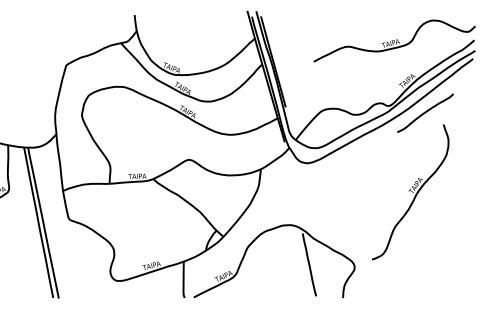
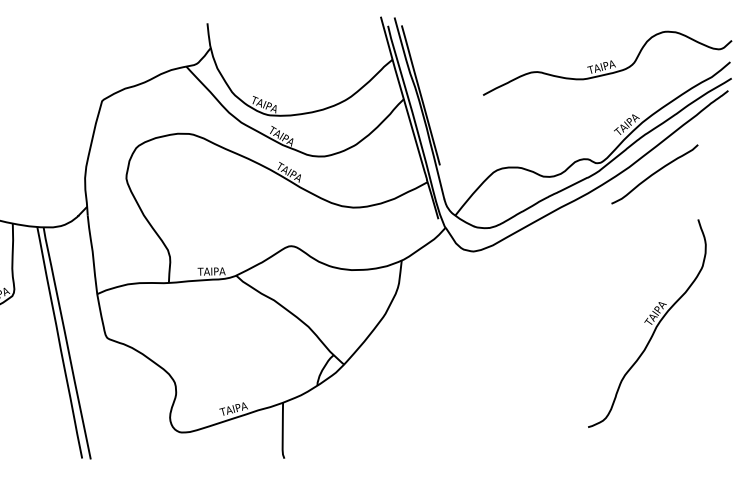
part: (410, 192) -> (647, 324), moved
part: (254, 241) -> (391, 371), removed

